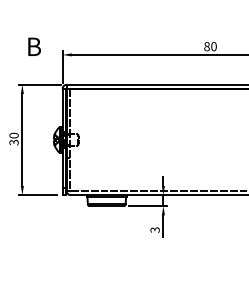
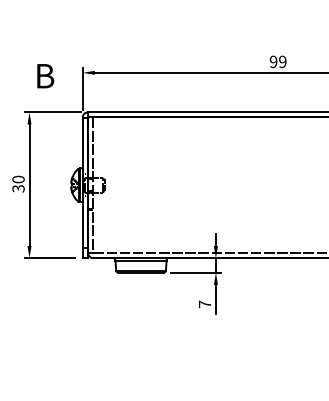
text: (209, 46) -> (277, 61), 80 -> 99
text: (34, 47) -> (45, 76), moved
text: (154, 230) -> (204, 304), 3 -> 7

